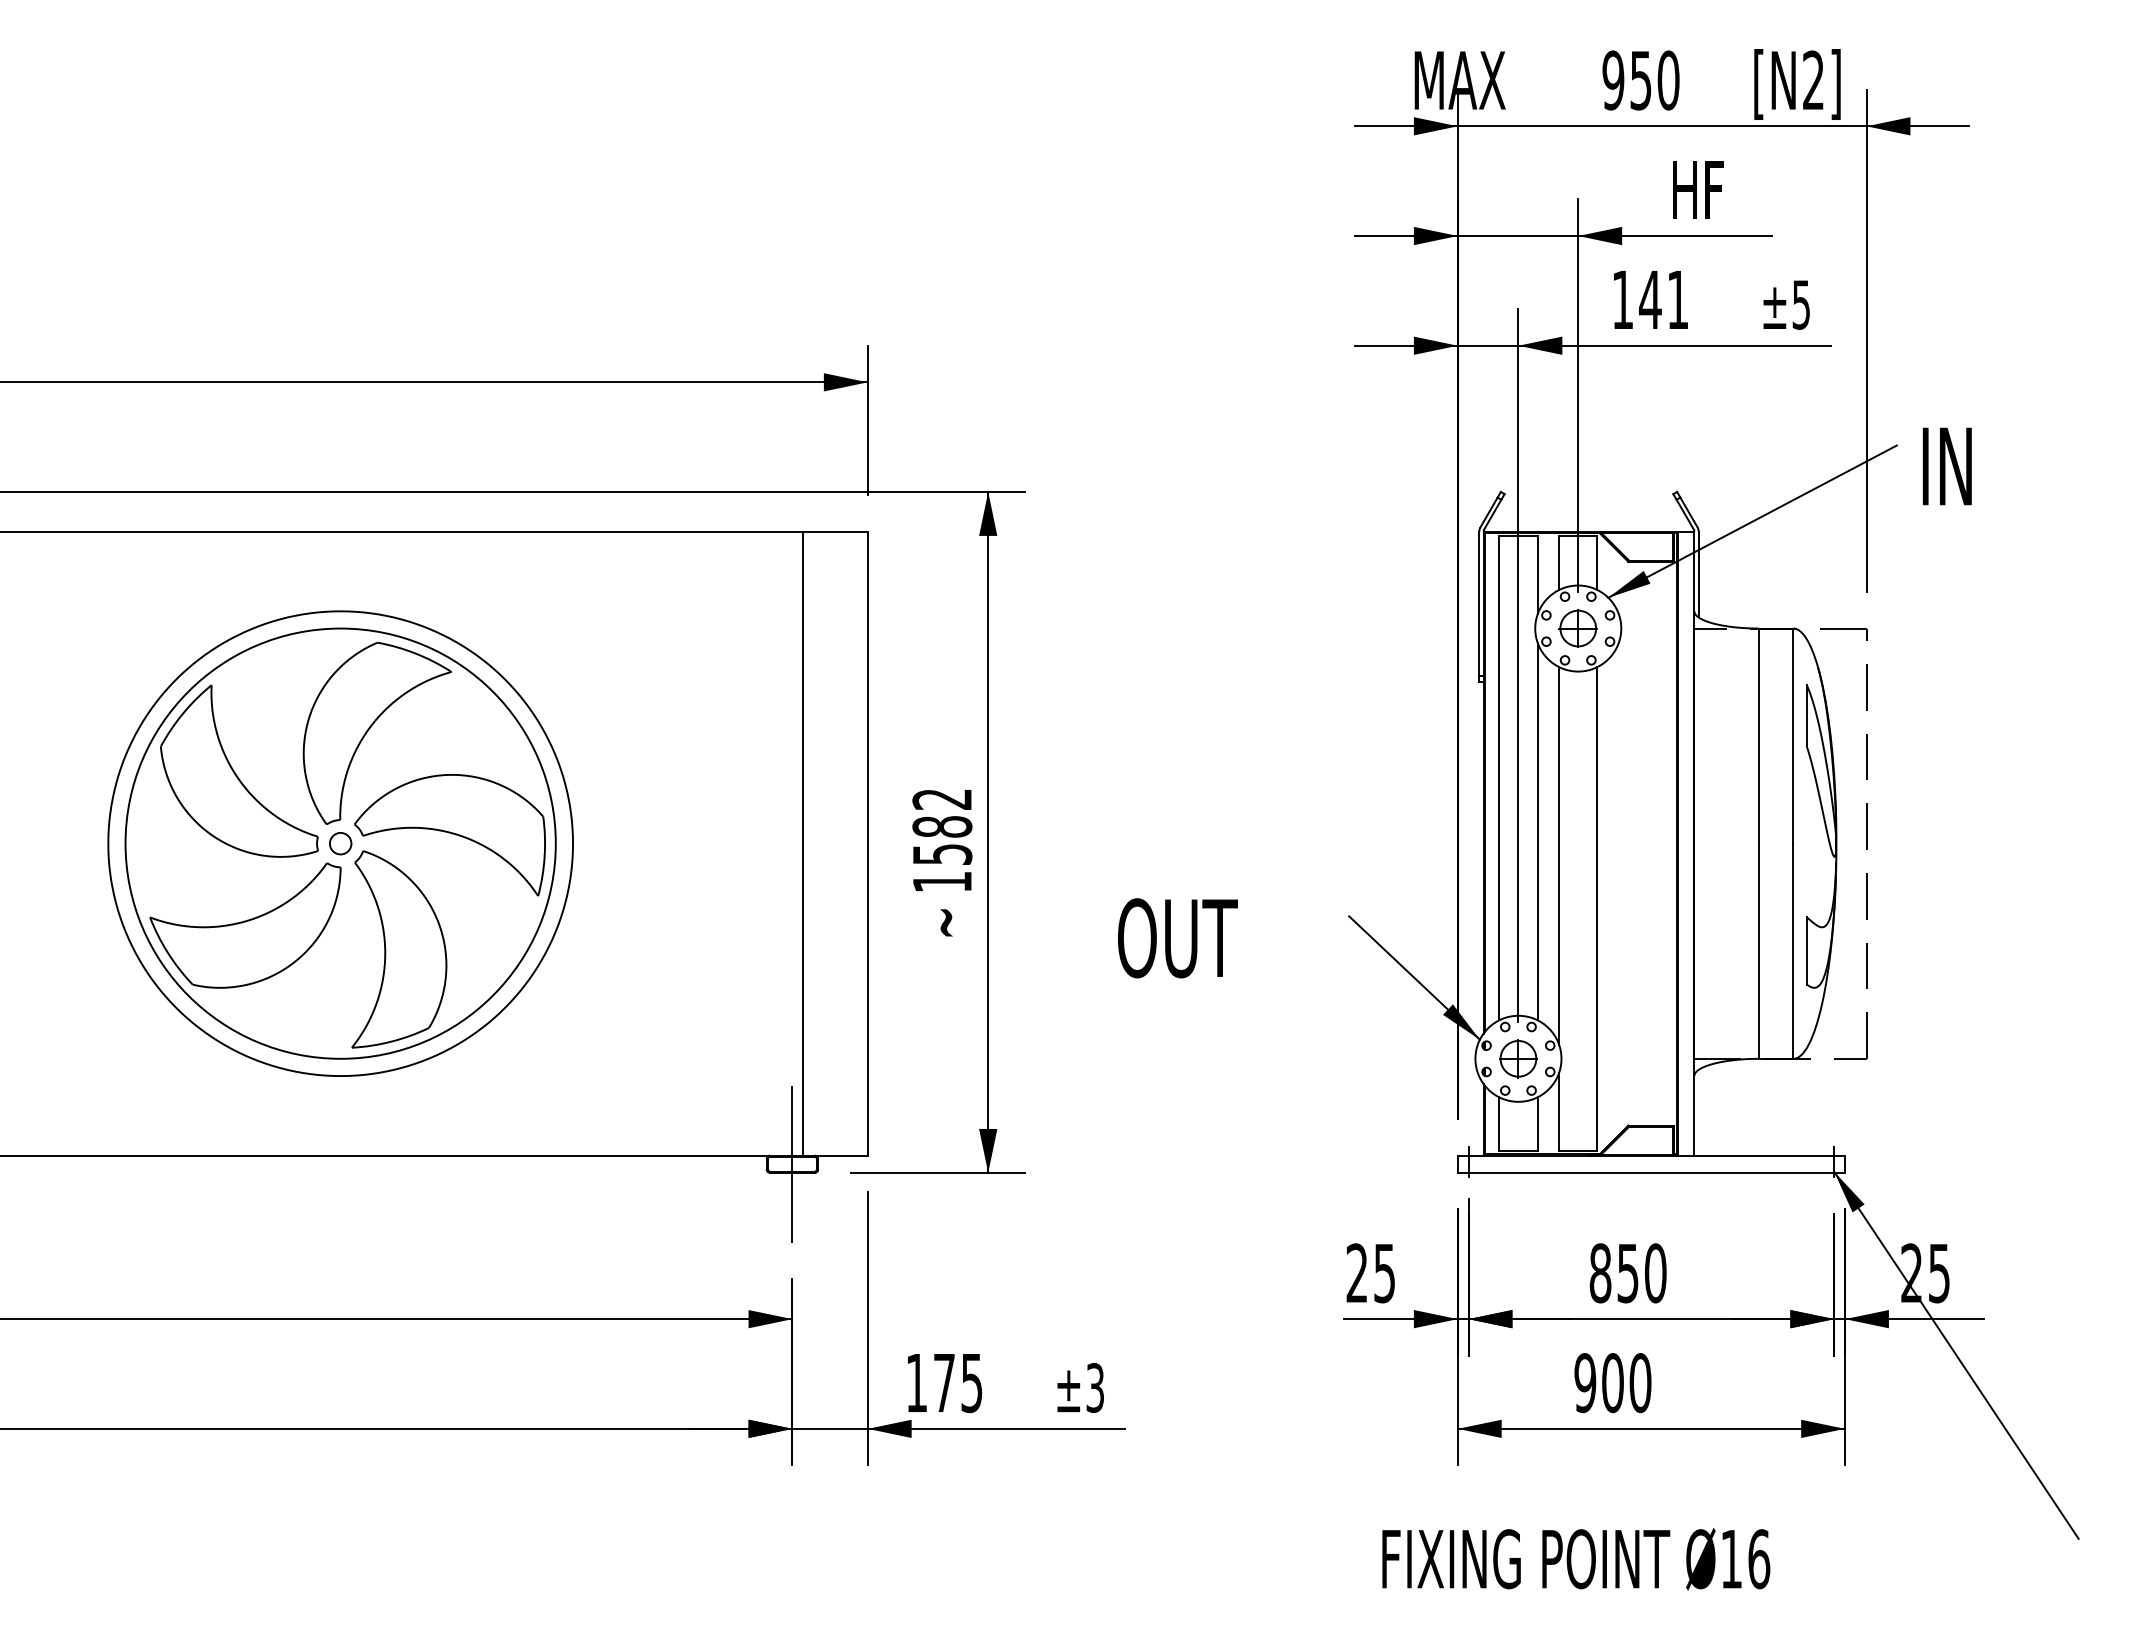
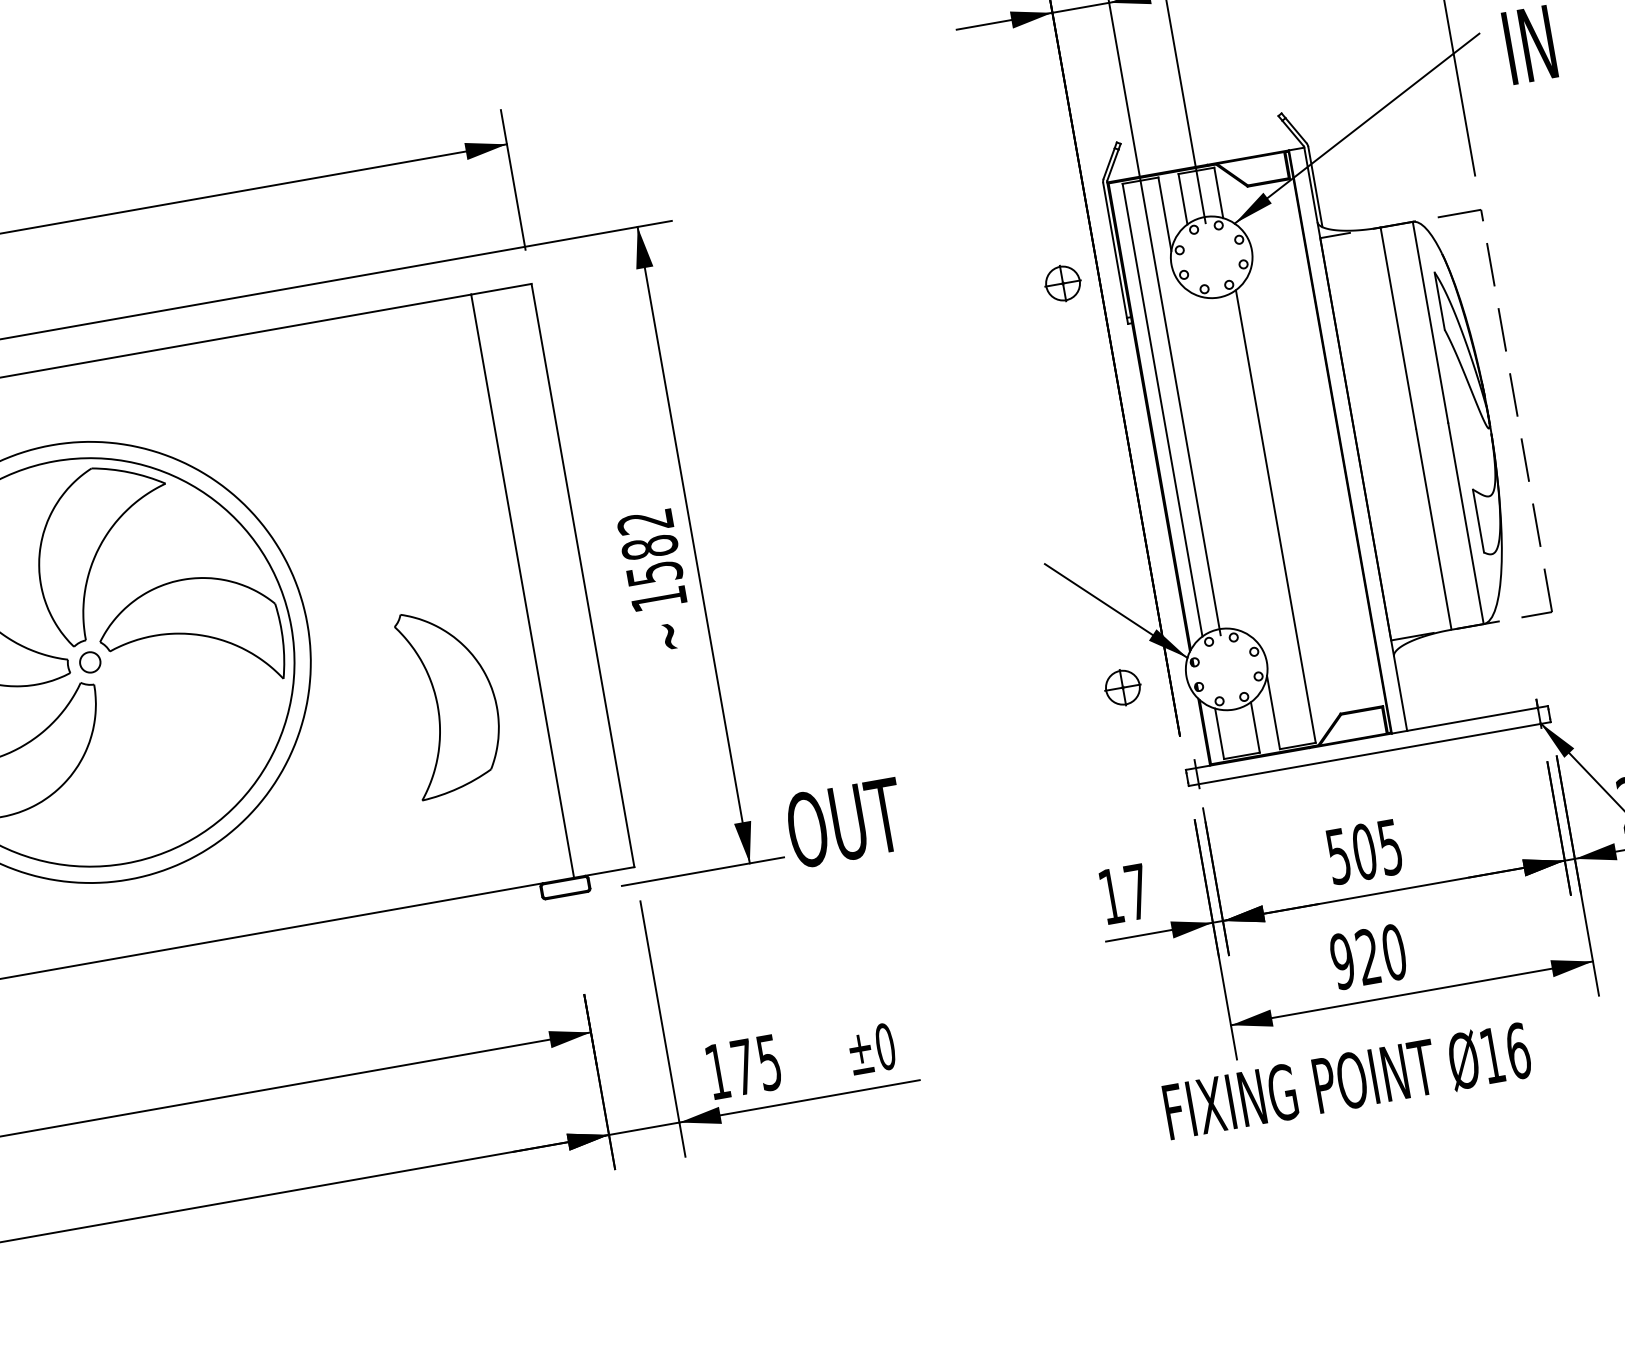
part: (1577, 628) -> (1062, 283), moved
line: (1537, 831) -> (1207, 453), removed
line: (1559, 855) -> (1231, 472), removed
text: (1177, 938) -> (845, 823), moved
part: (399, 949) -> (450, 700), moved
part: (1518, 1058) -> (1122, 687), moved
line: (792, 1163) -> (565, 886), removed
text: (1370, 1273) -> (1123, 894), 25 -> 17
text: (1627, 1273) -> (1364, 852), 850 -> 505
text: (1612, 1383) -> (1368, 957), 900 -> 920
text: (1095, 1387) -> (885, 1046), ±3 -> ±0
text: (1576, 1559) -> (1347, 1081), moved

